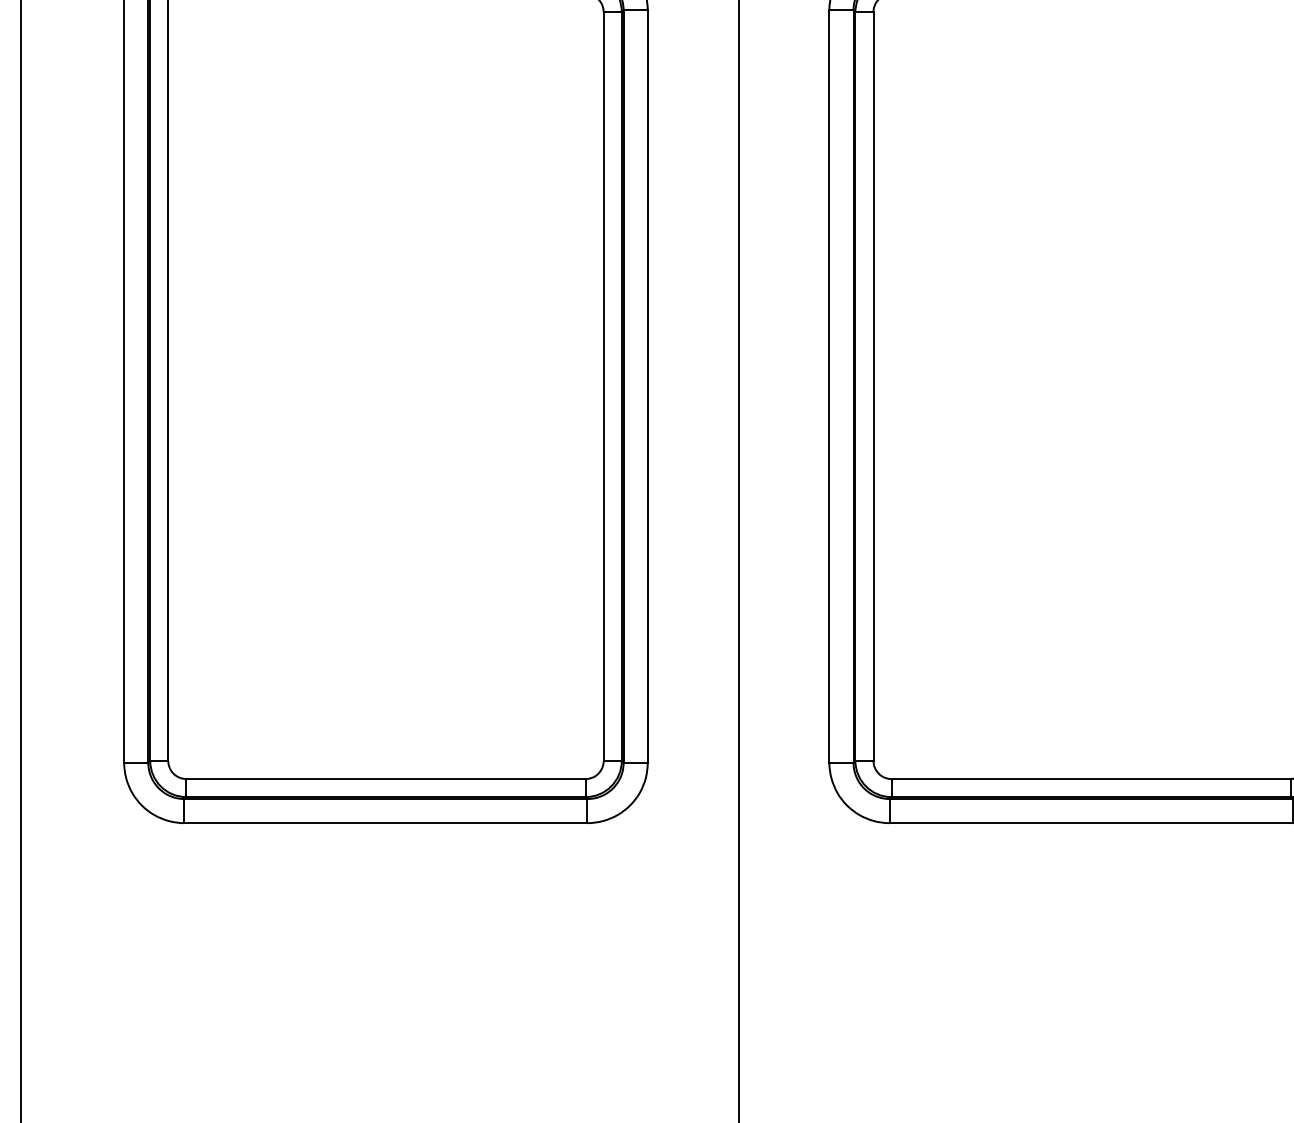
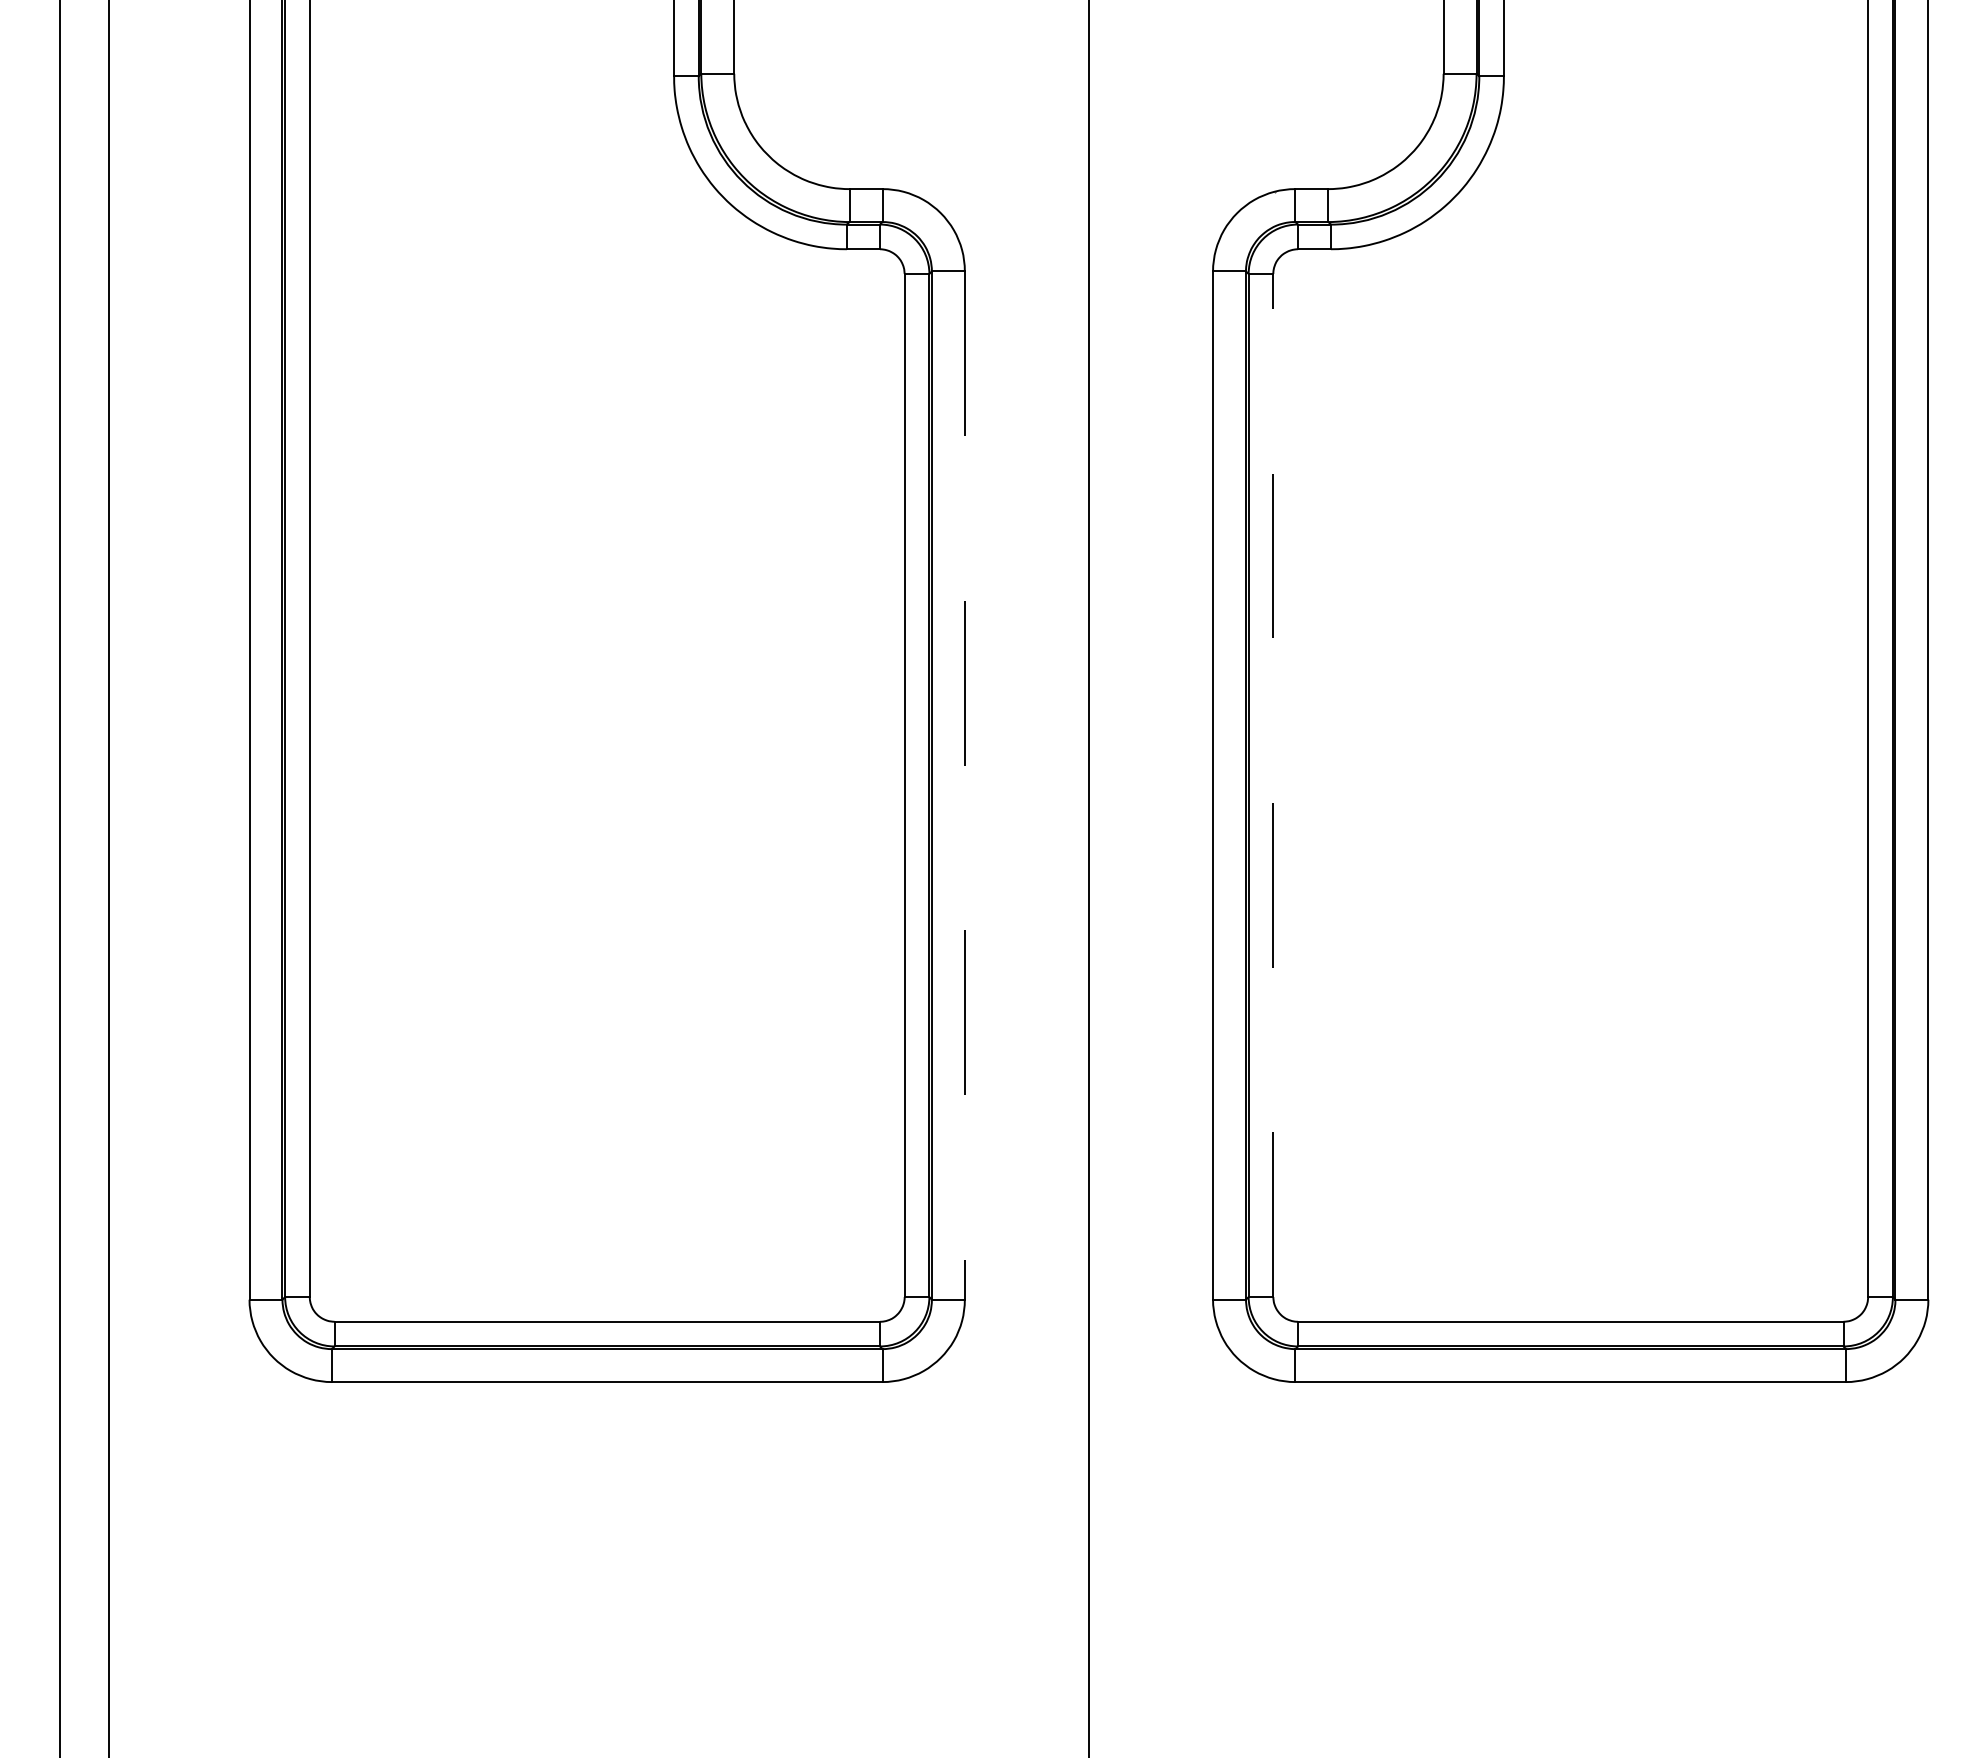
line: (873, 386) -> (1273, 785), solid -> dashed
line: (647, 387) -> (964, 786), solid -> dashed

